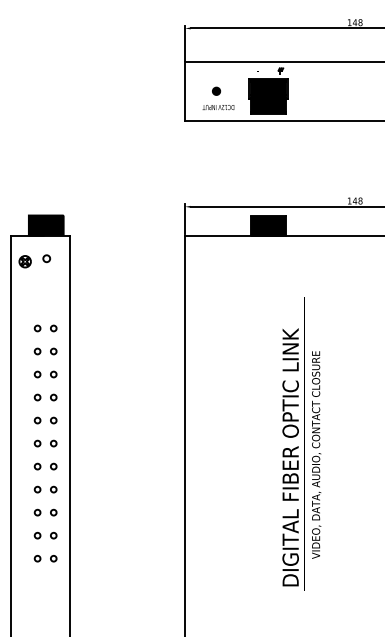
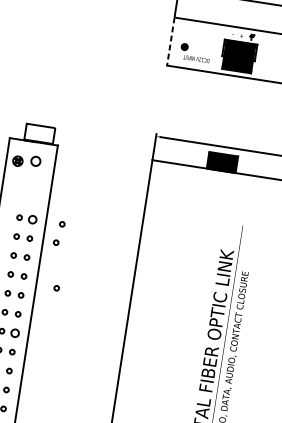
part: (216, 90) -> (184, 46), moved
line: (184, 91) -> (170, 41), solid -> dashed
fill: (45, 225) -> (39, 134), removed
circle: (46, 258) -> (35, 161), size x1.6
circle: (53, 328) -> (32, 219), size x1.6
circle: (89, 328) -> (62, 224), added
circle: (85, 351) -> (56, 242), added
circle: (94, 405) -> (56, 288), added
circle: (53, 466) -> (15, 333), size x1.6

